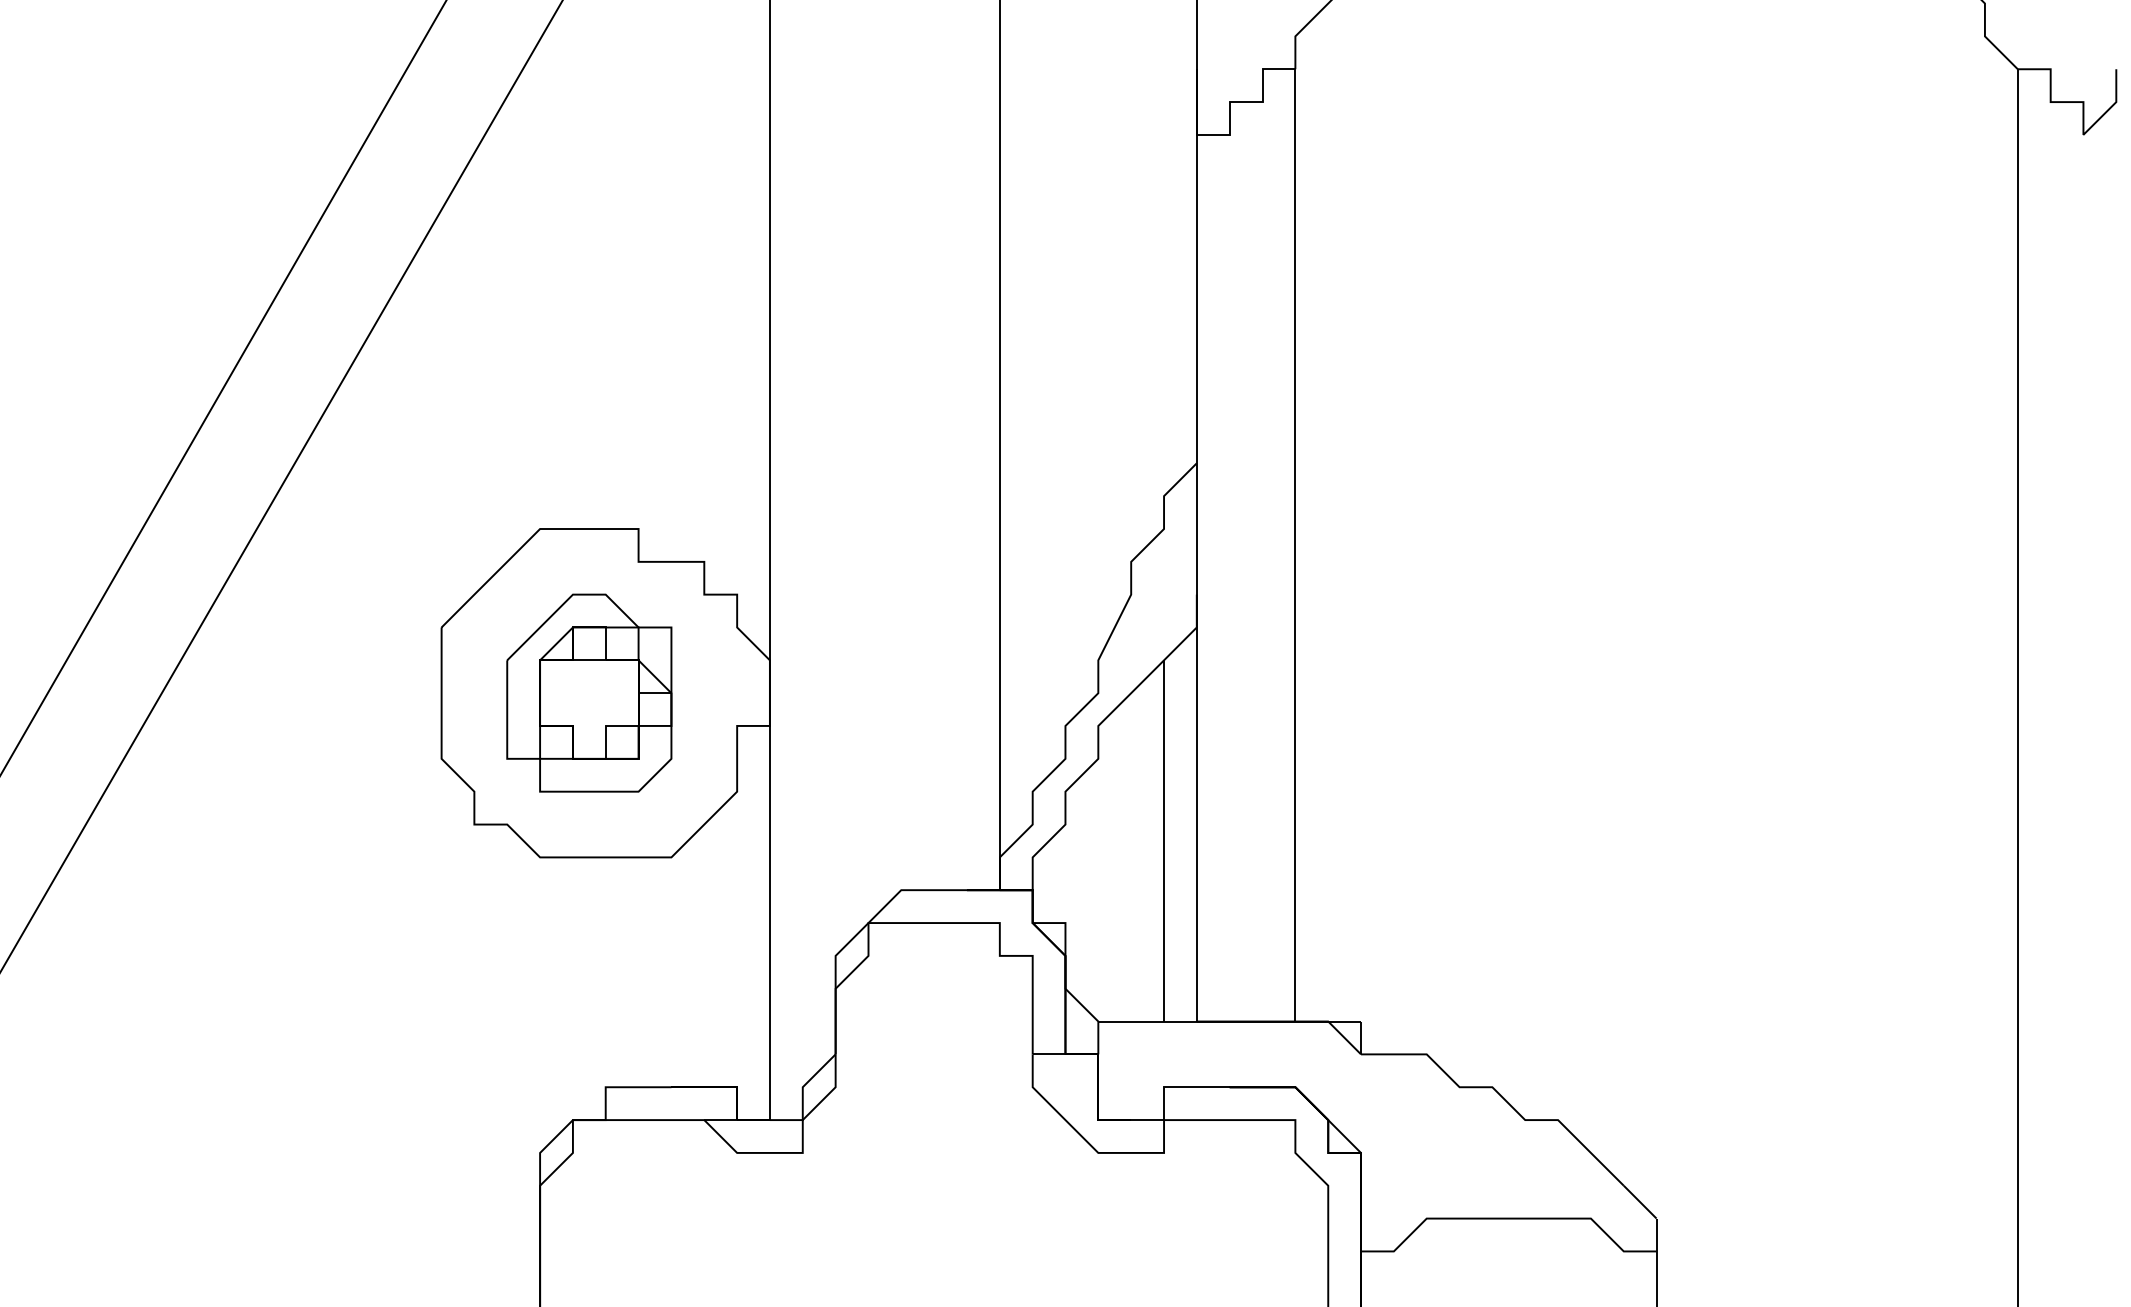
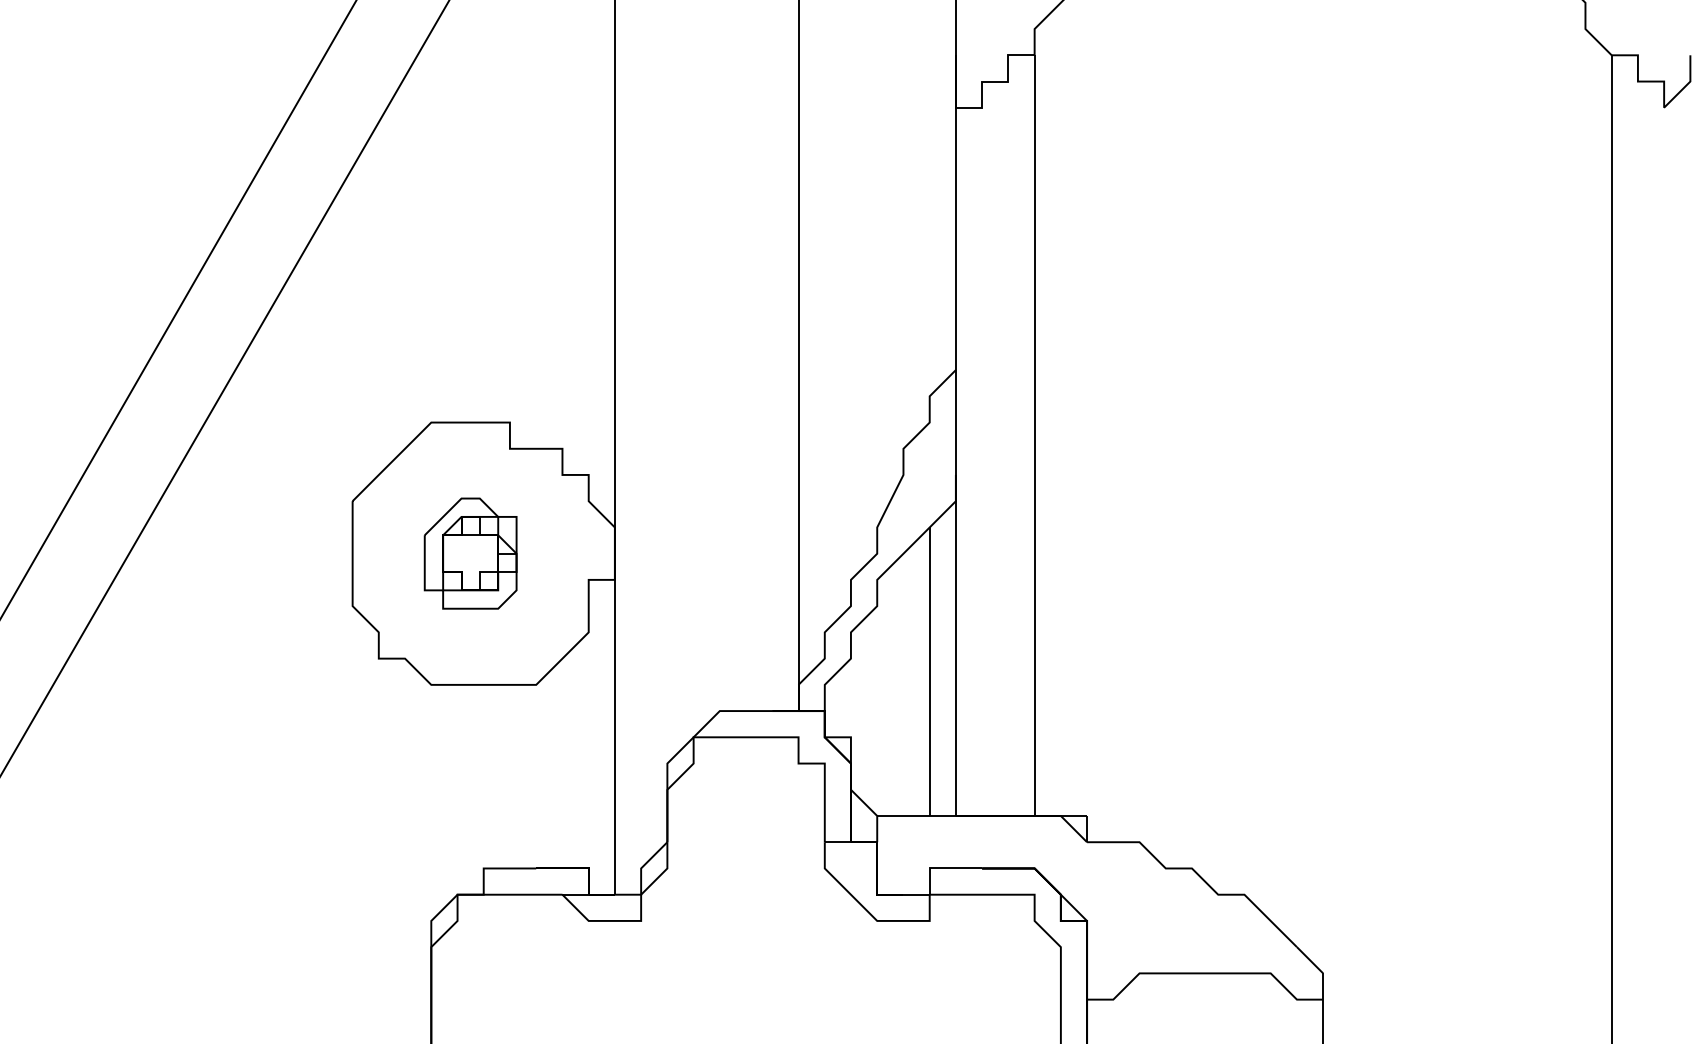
part: (589, 692) -> (470, 553), size x0.7

